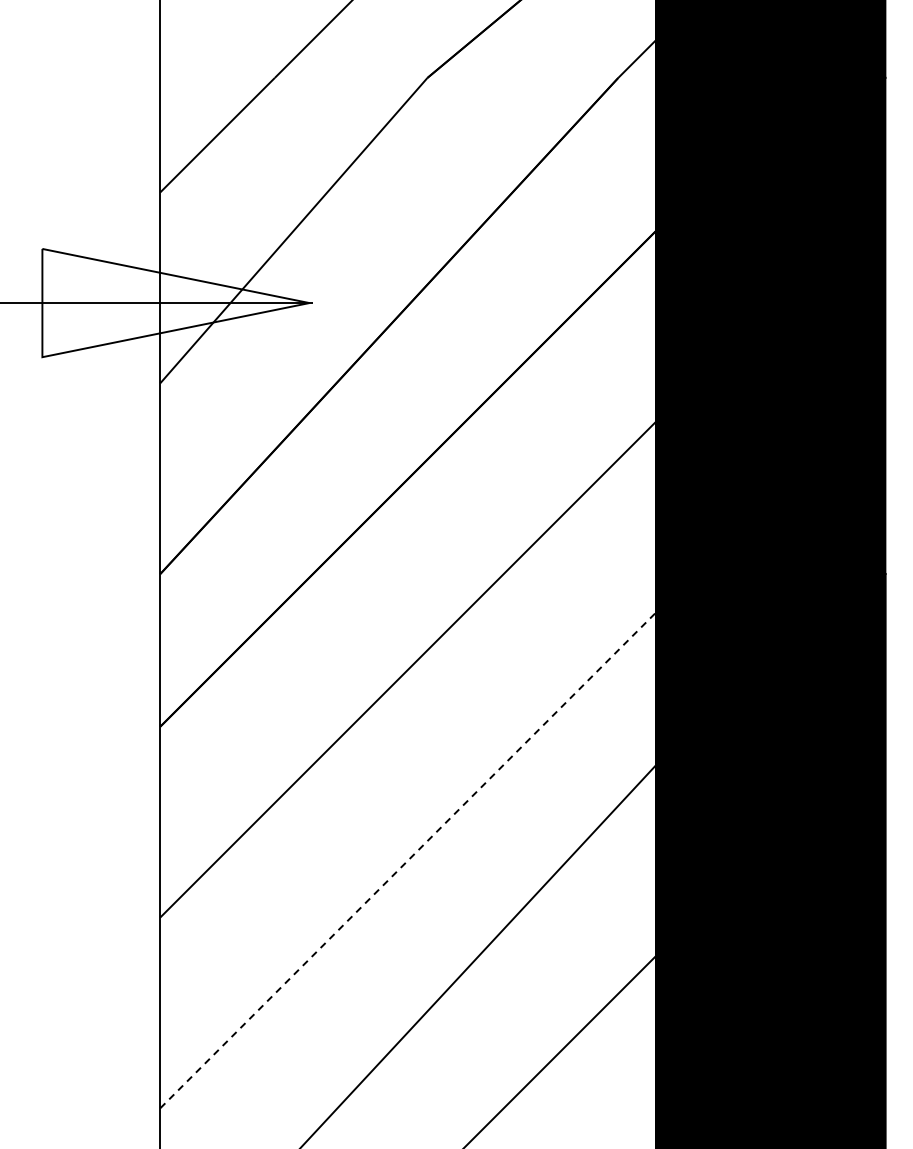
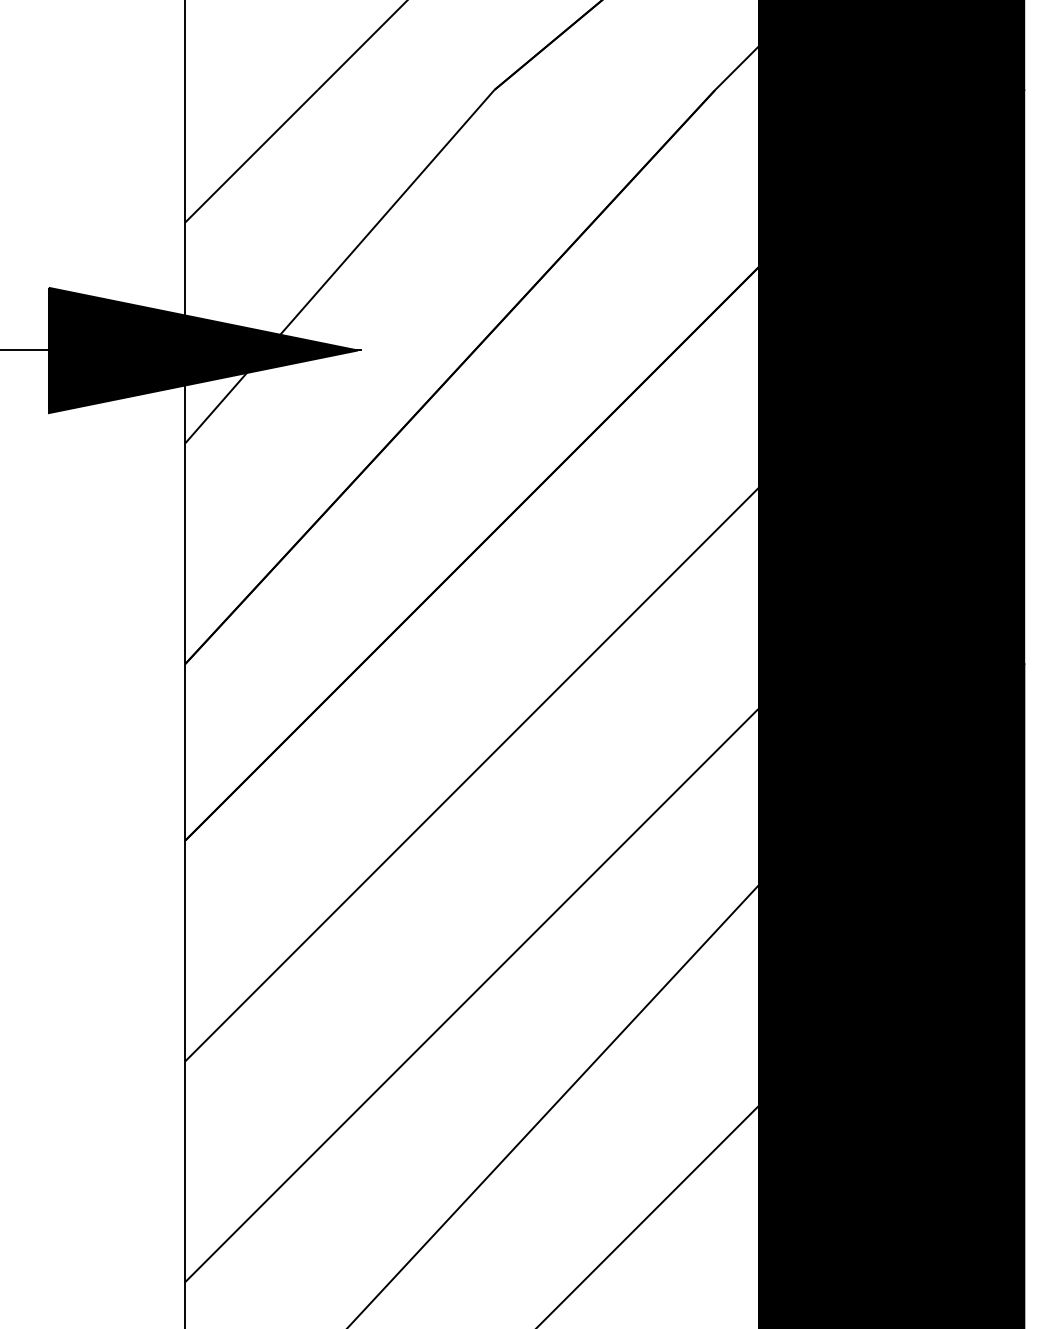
fill: (175, 302) -> (202, 349), added
line: (408, 860) -> (472, 995), dashed -> solid

